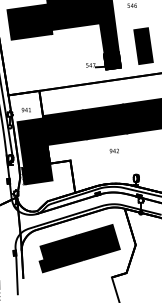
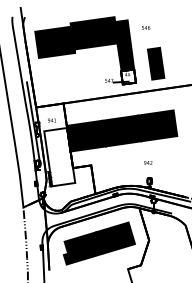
fill: (112, 60) -> (128, 76), removed
fill: (34, 150) -> (59, 156), removed
text: (114, 150) -> (148, 162), moved

